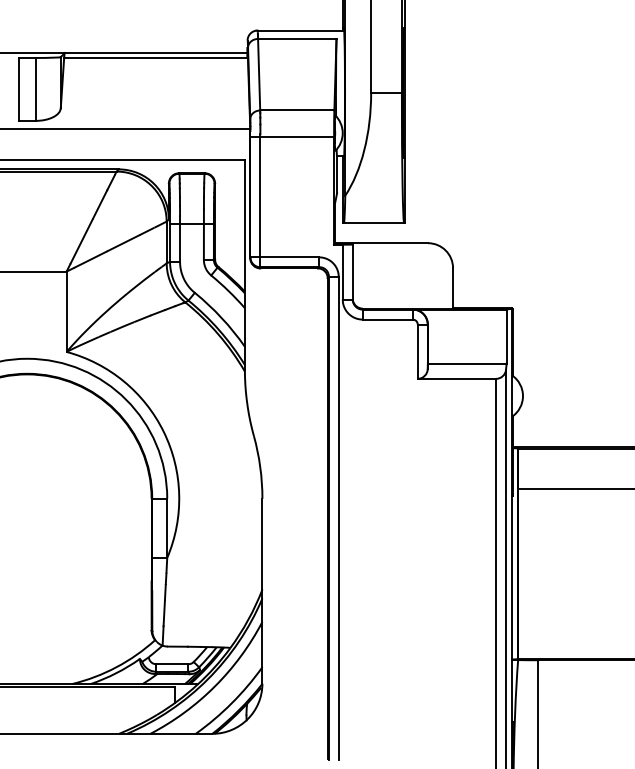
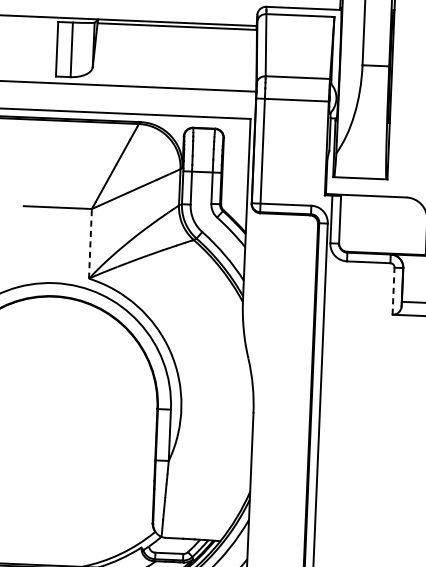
line: (66, 311) -> (90, 243), solid -> dashed
line: (417, 351) -> (393, 291), solid -> dashed

